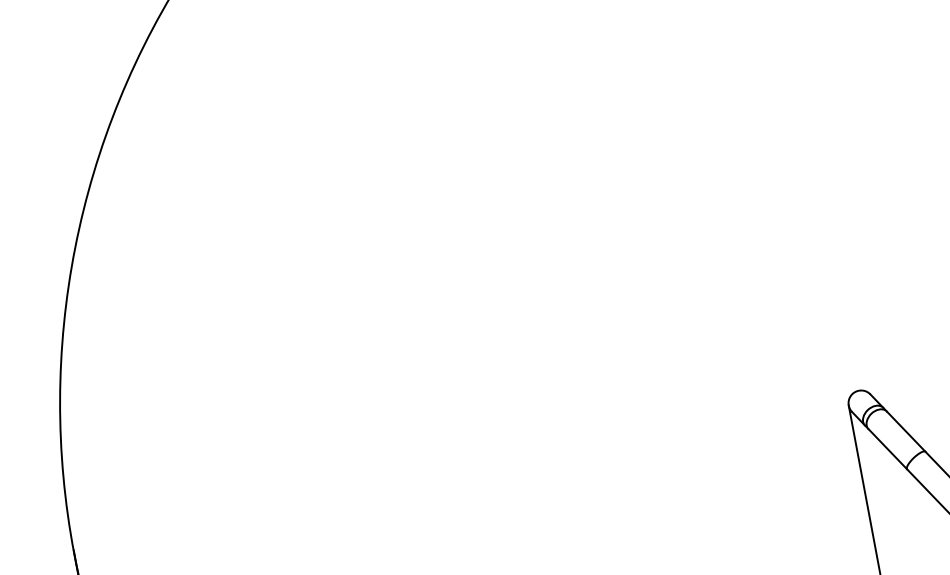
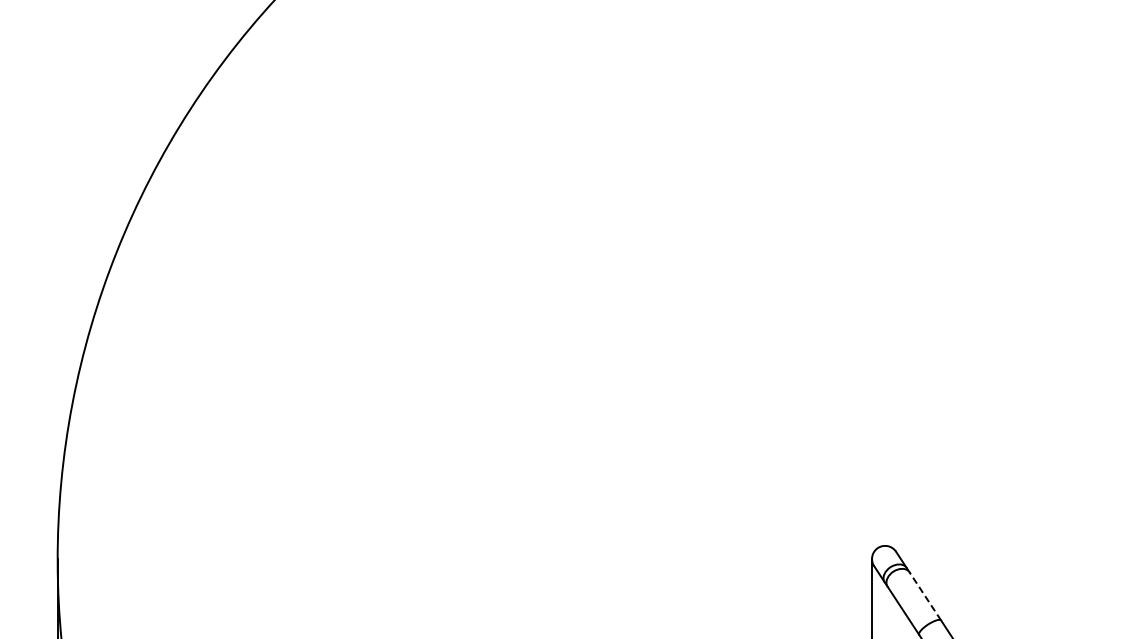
line: (906, 431) -> (925, 596), solid -> dashed

